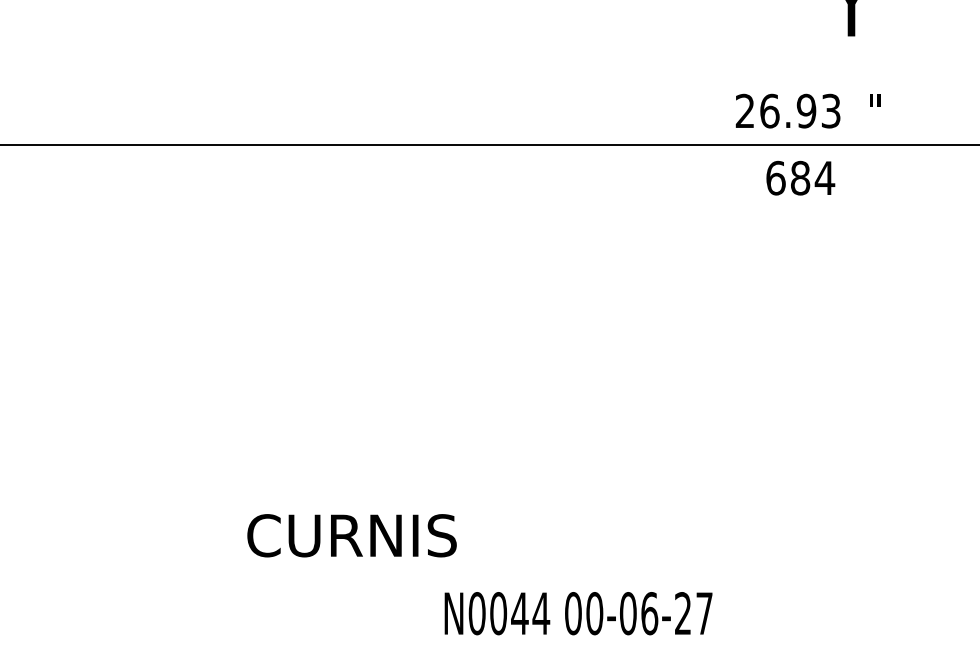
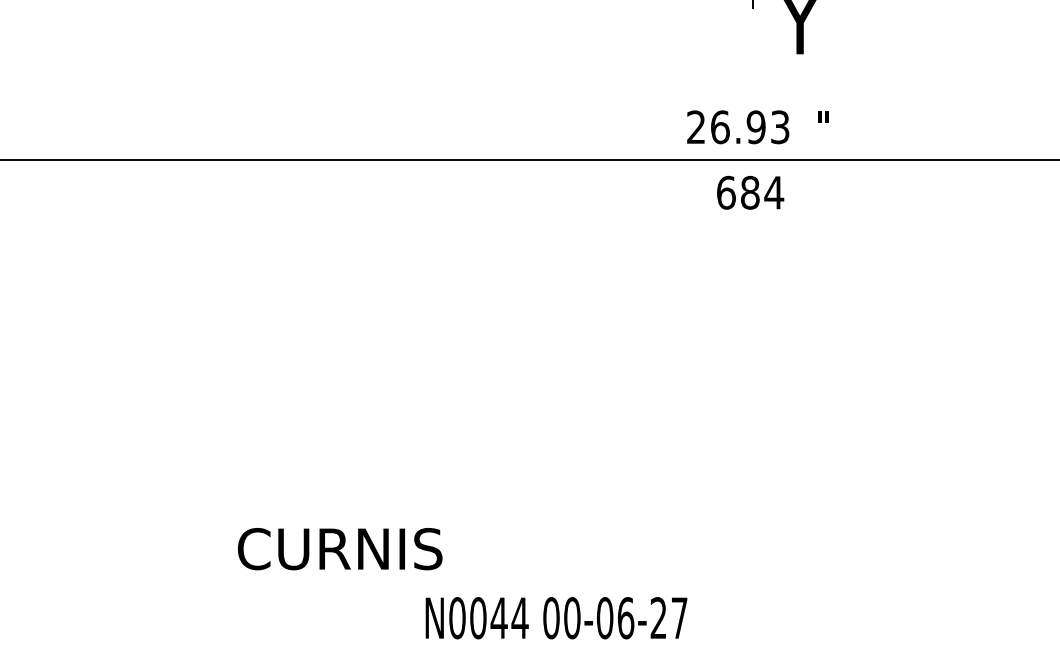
text: (352, 536) -> (340, 549), moved
text: (578, 613) -> (556, 618), moved

